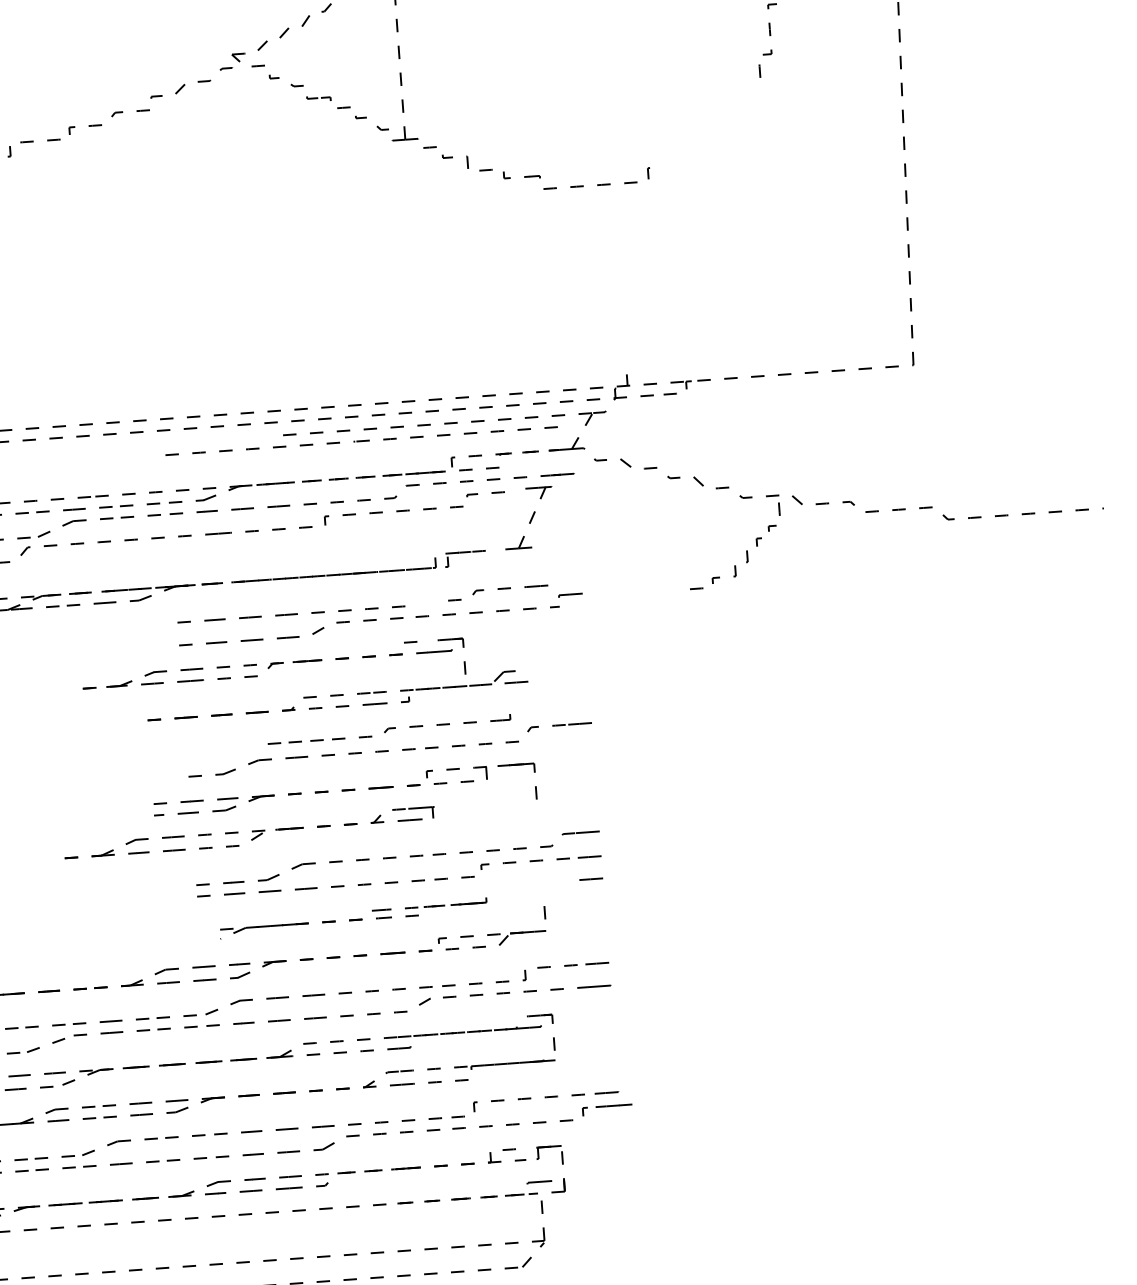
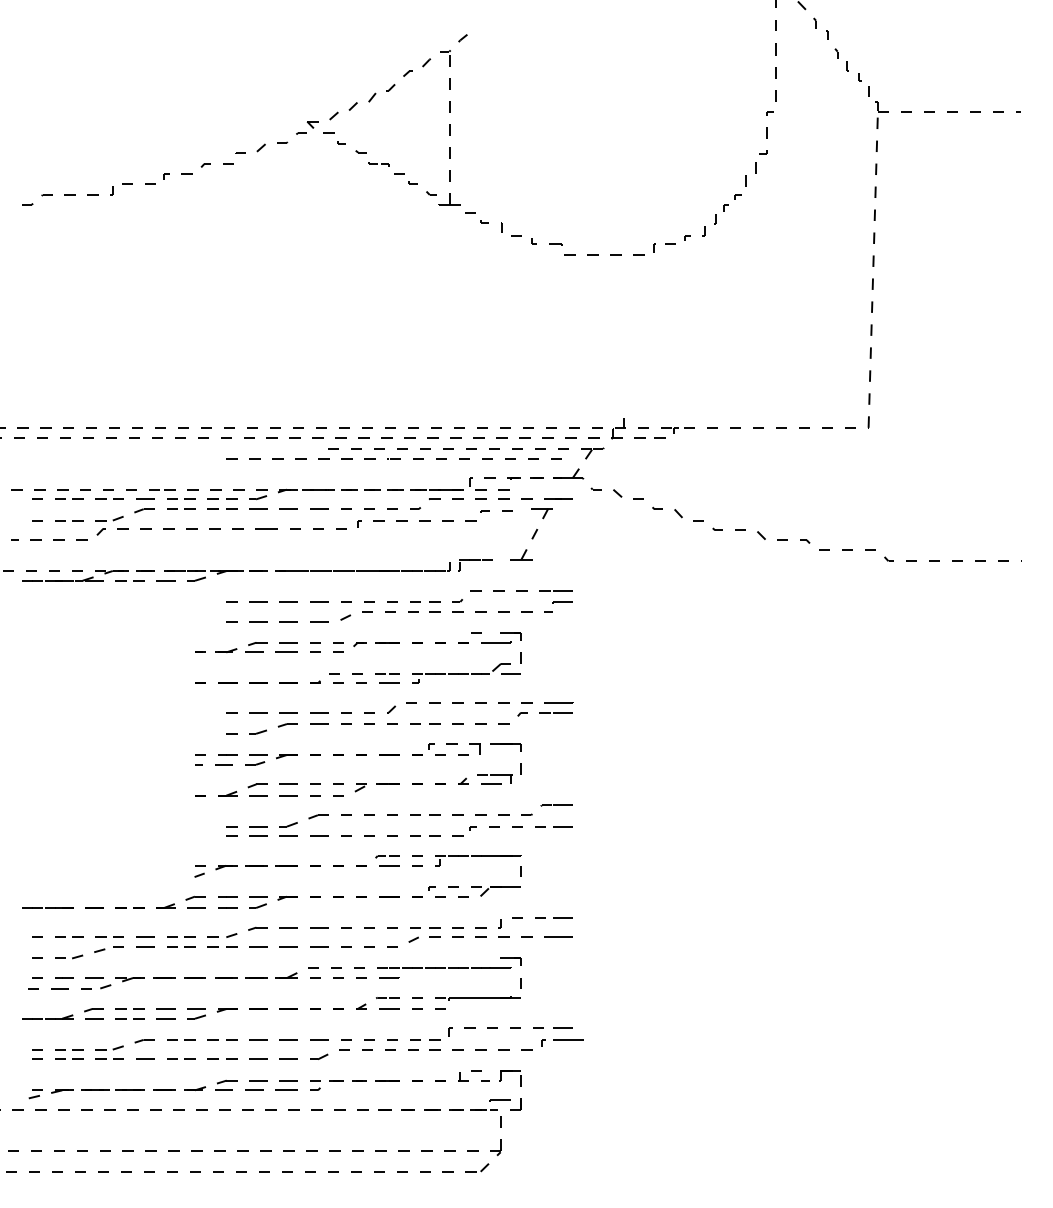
curve: (746, 550) -> (715, 214), moved
part: (497, 593) -> (500, 596), size x1.67
part: (273, 669) -> (358, 647), moved
part: (388, 731) -> (399, 707), size x1.67
part: (249, 833) -> (353, 785), moved
line: (590, 879) -> (562, 845), removed
part: (352, 920) -> (357, 866), size x1.43

